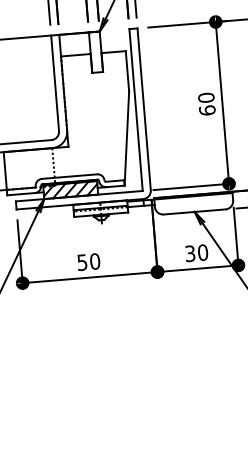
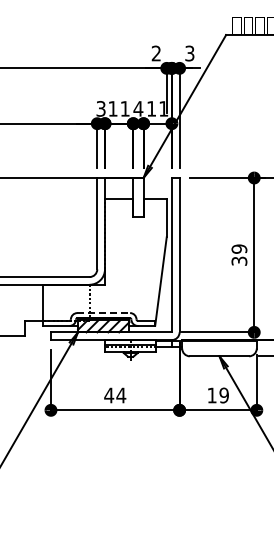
text: (206, 103) -> (239, 254), 60 -> 39
line: (70, 176) -> (104, 313), solid -> dashed
text: (195, 253) -> (217, 395), 30 -> 19
text: (89, 262) -> (115, 395), 50 -> 44

